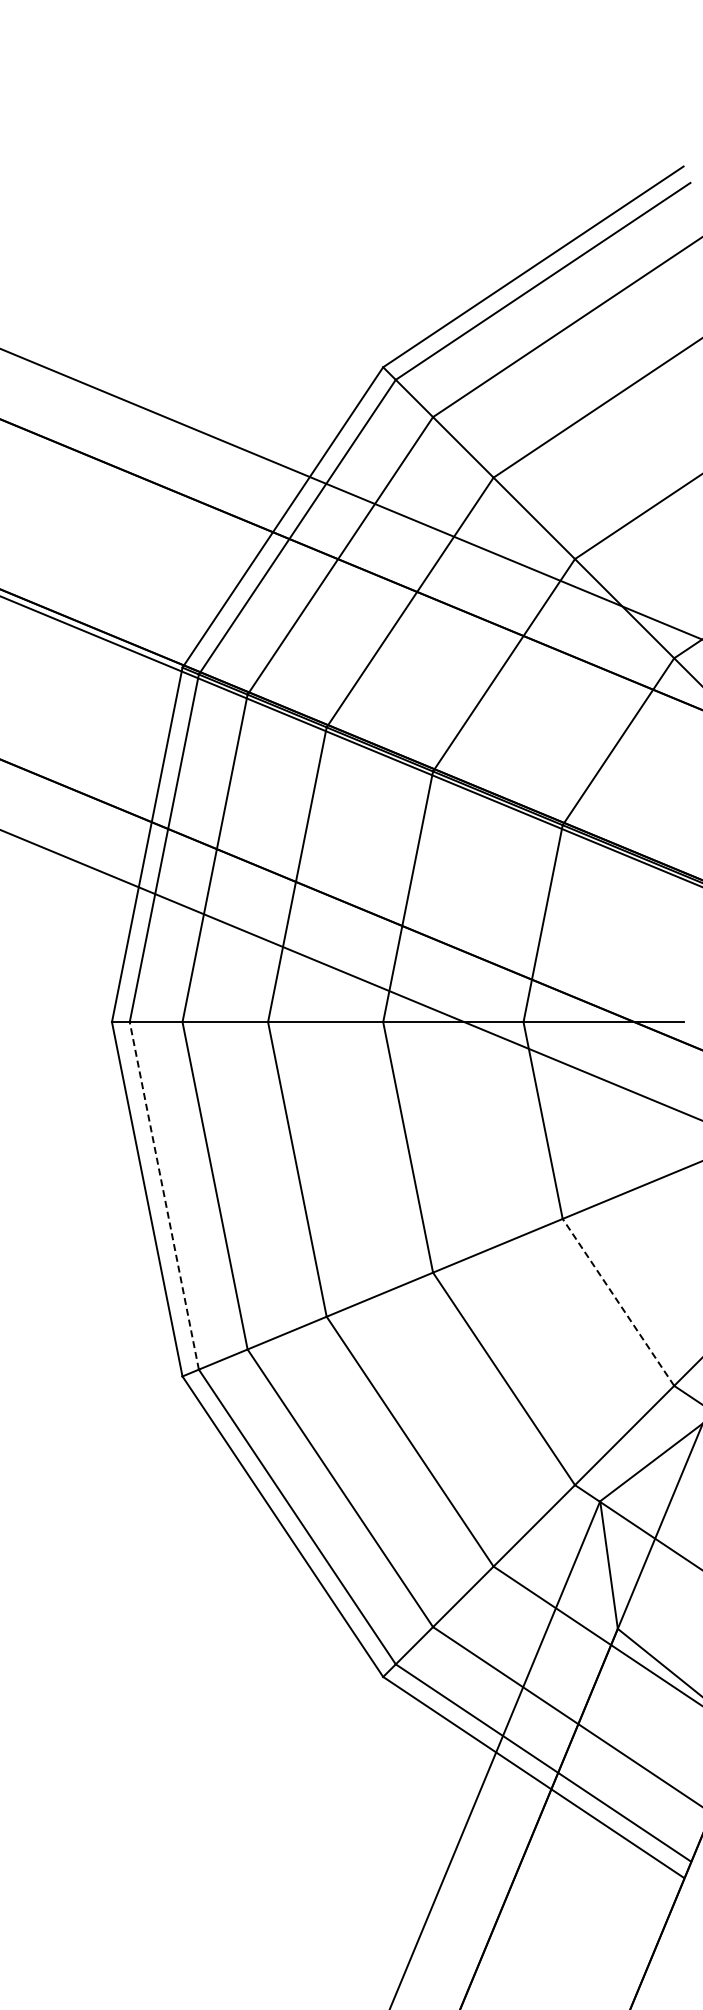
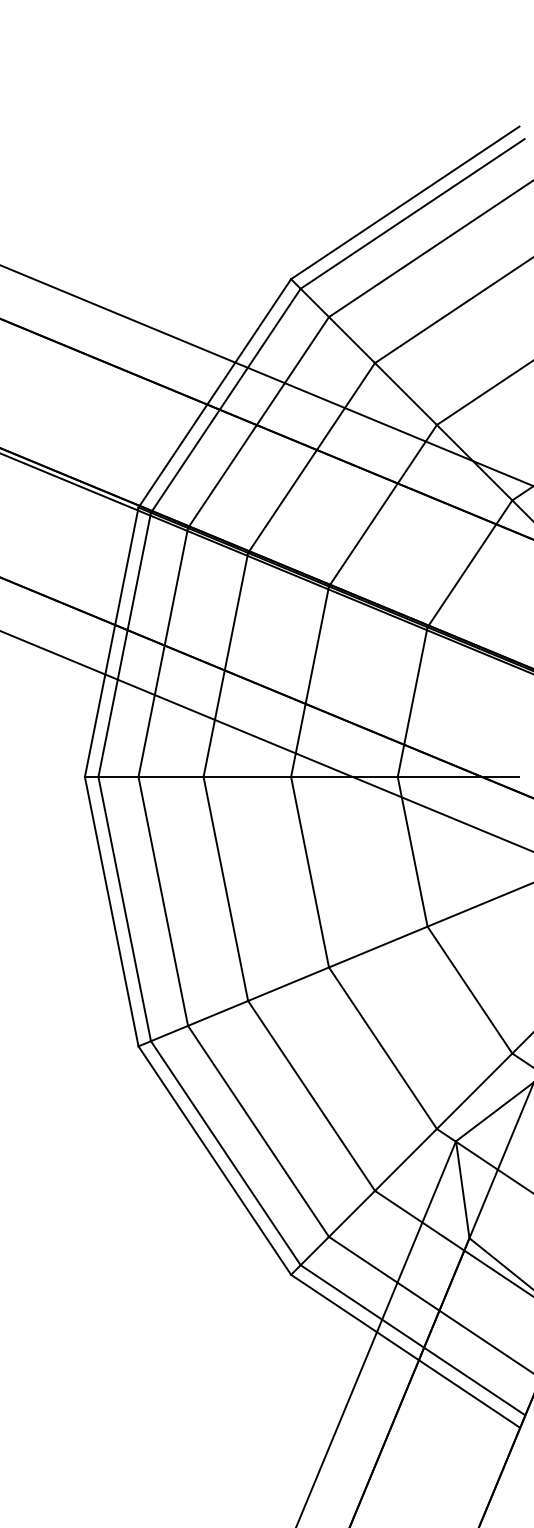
line: (164, 1195) -> (124, 908), dashed -> solid
line: (618, 1301) -> (469, 989), dashed -> solid

